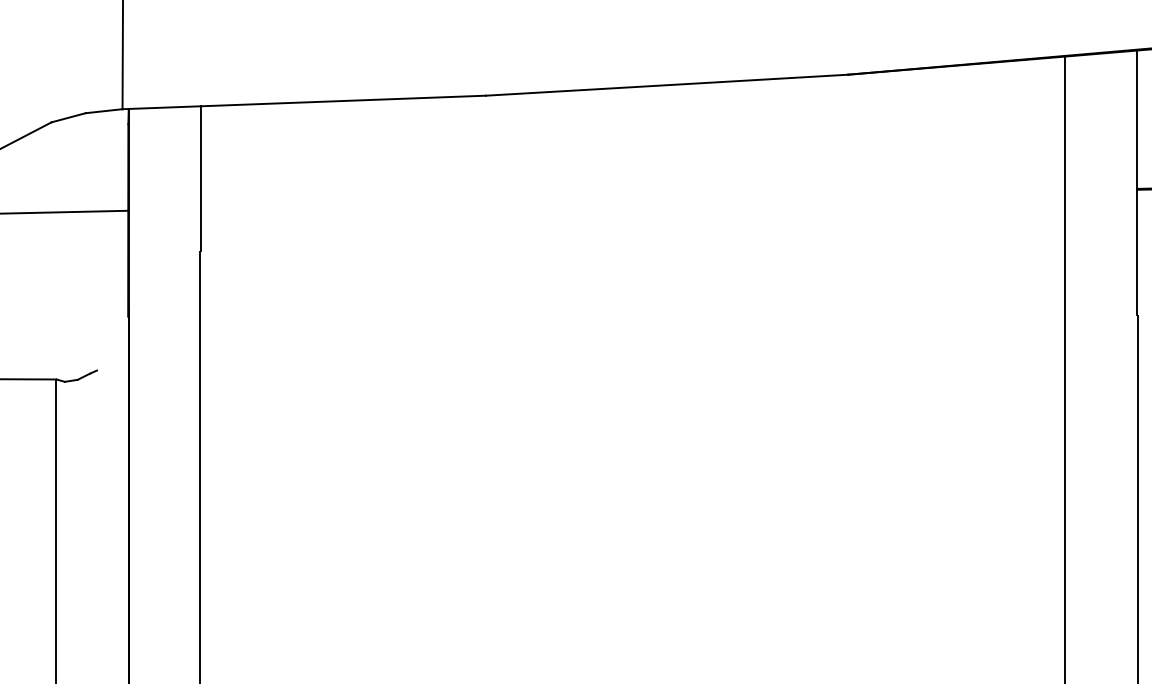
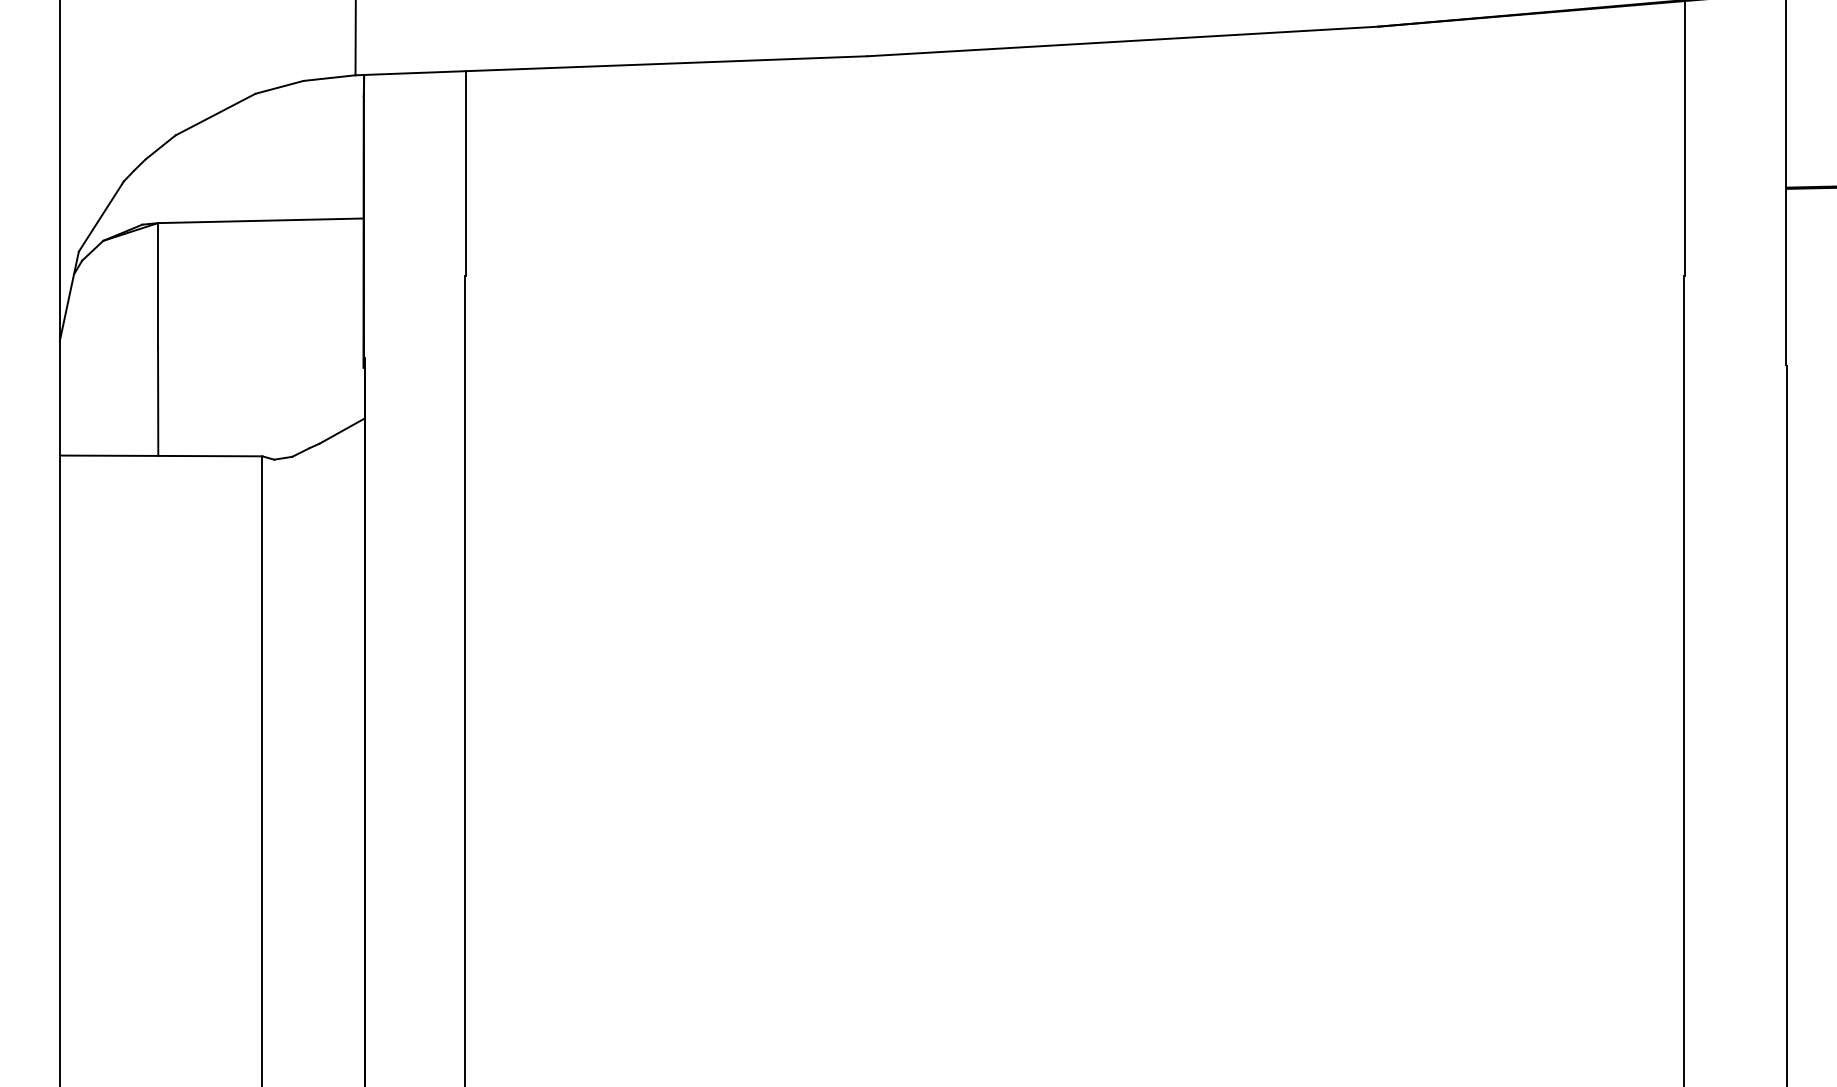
line: (112, 361) -> (341, 431), added

